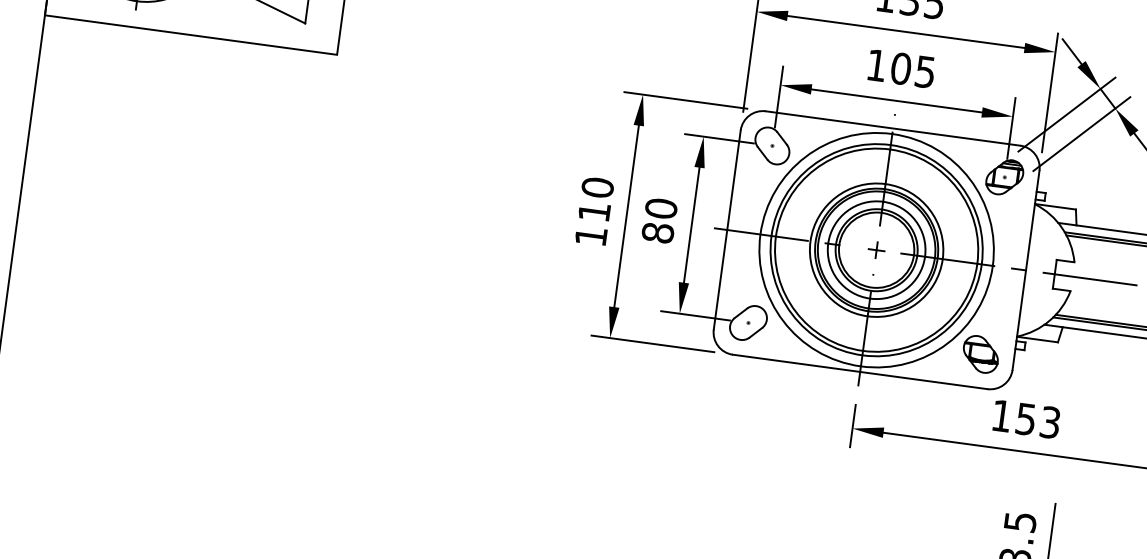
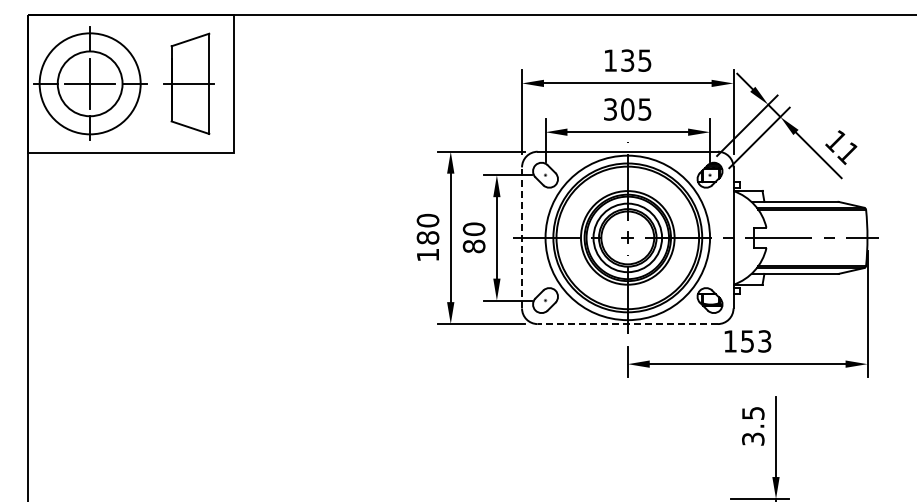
text: (876, 65) -> (610, 109), 105 -> 305
text: (593, 211) -> (427, 237), 110 -> 180
line: (727, 229) -> (522, 237), solid -> dashed
line: (859, 372) -> (627, 324), solid -> dashed

